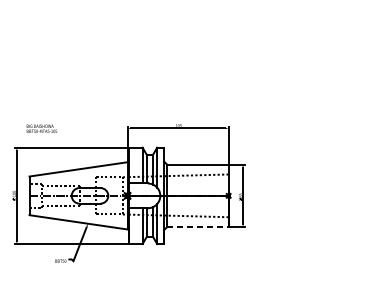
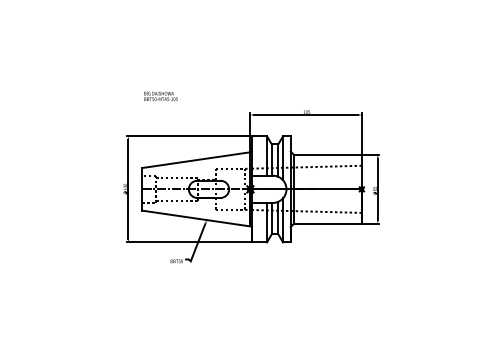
text: (41, 127) -> (160, 95), moved
line: (197, 226) -> (327, 223), dashed -> solid

